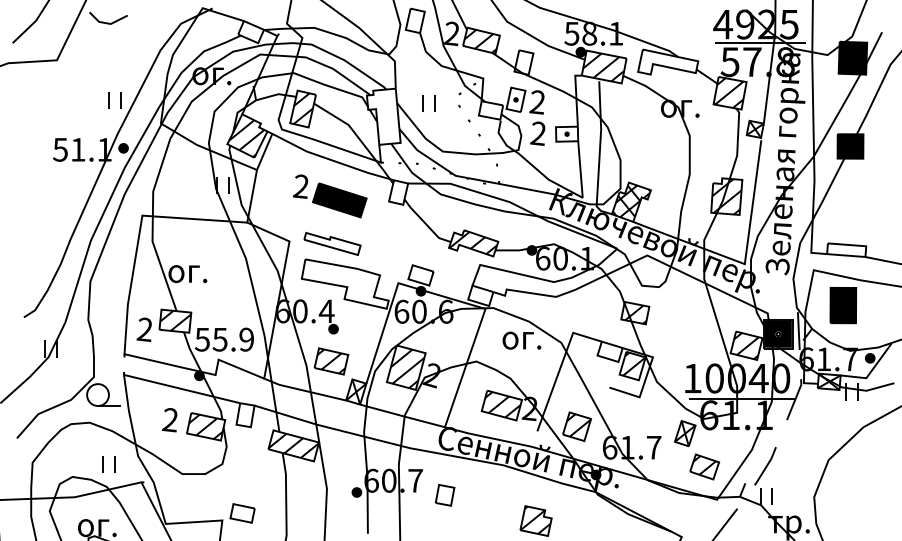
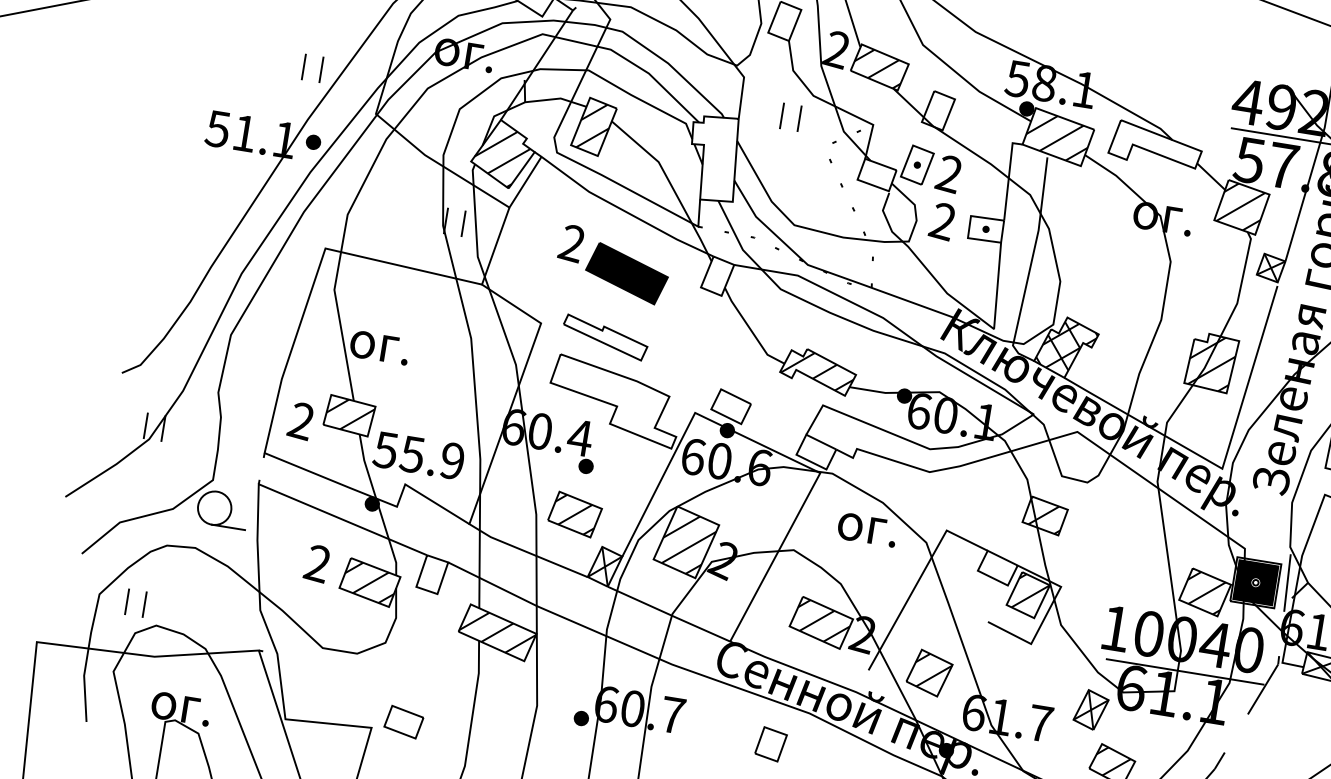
part: (428, 103) -> (789, 117), moved
part: (108, 464) -> (135, 602), moved
part: (445, 495) -> (771, 744), moved

